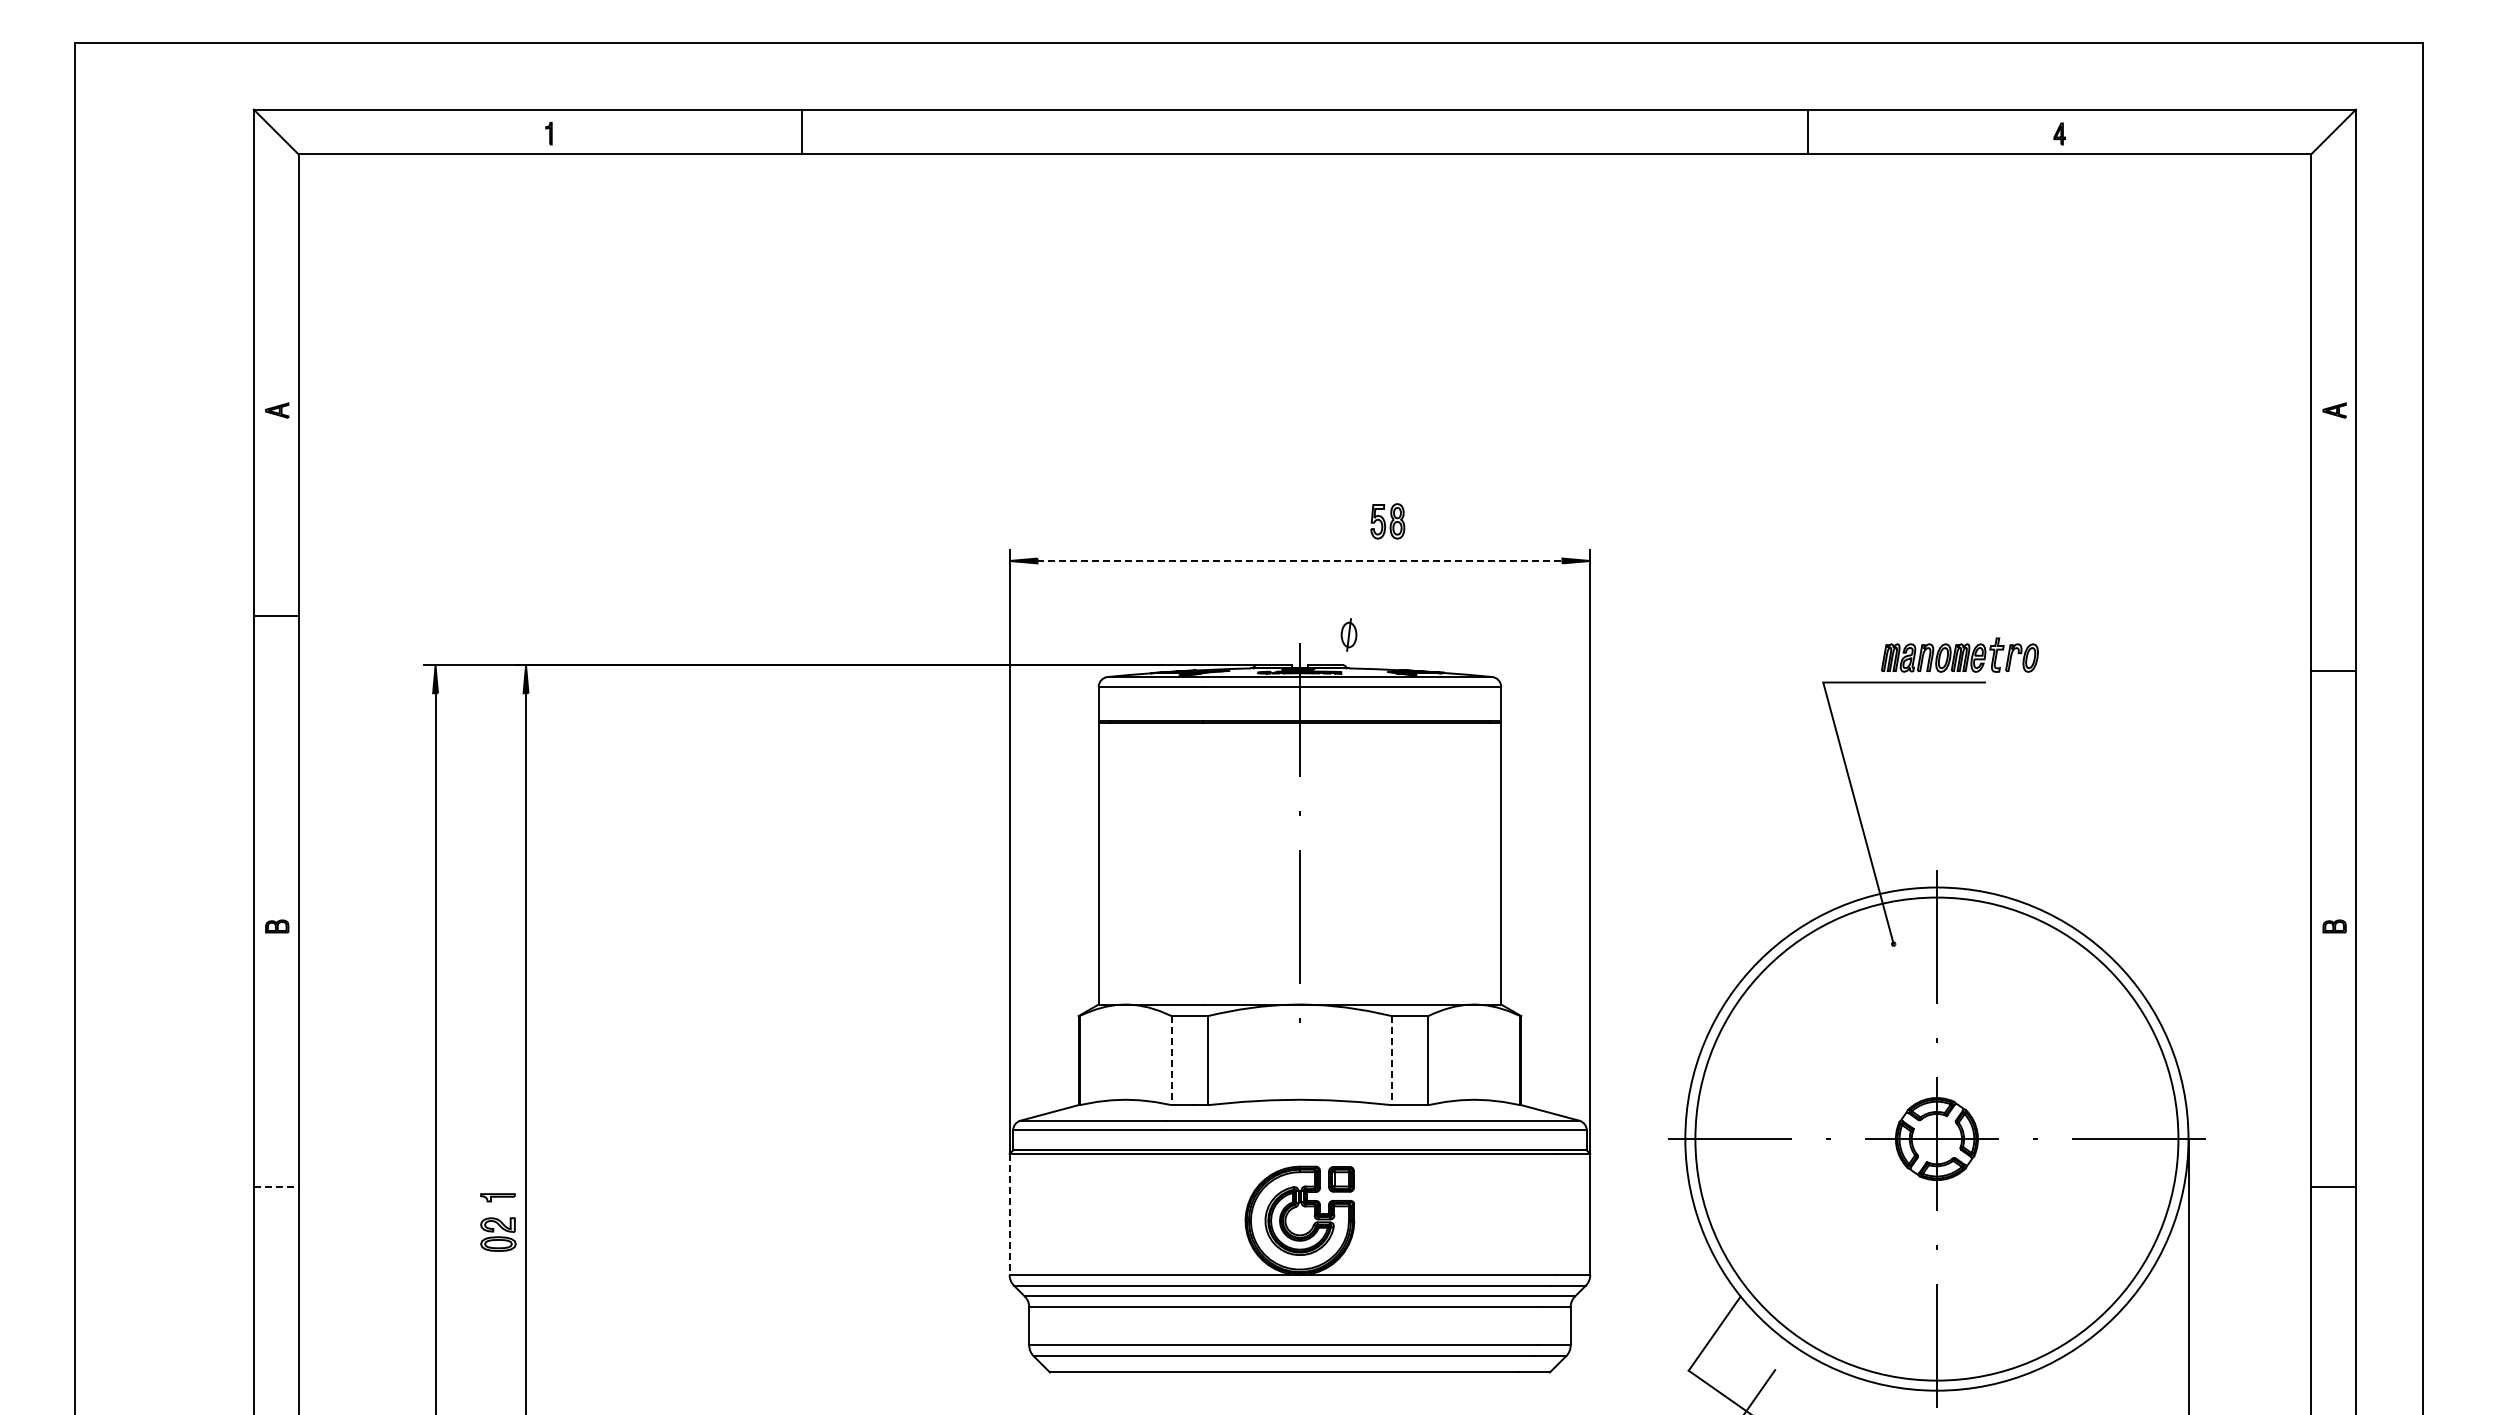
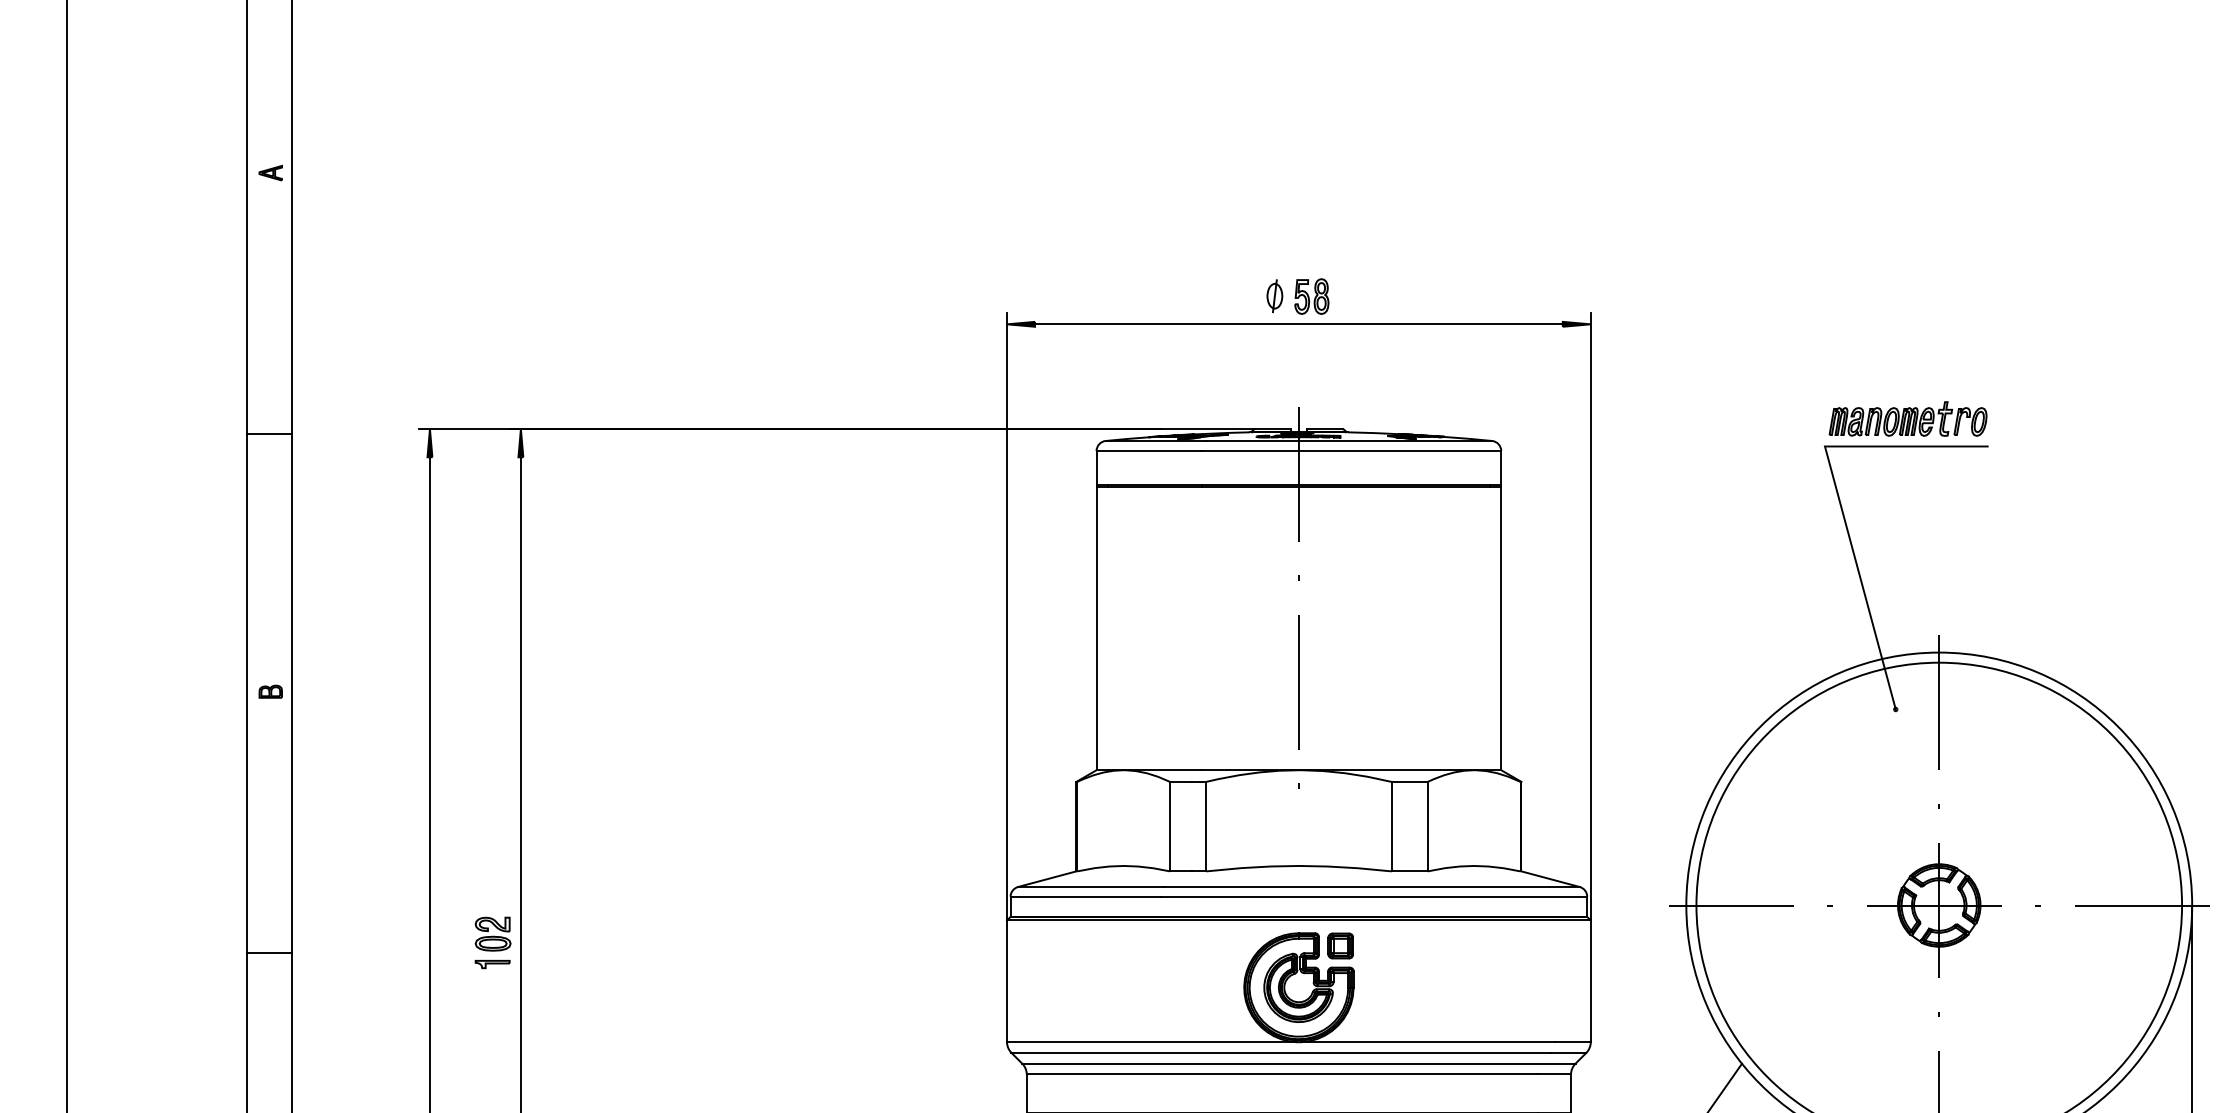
part: (1387, 521) -> (1311, 296), moved
line: (1300, 560) -> (1299, 323), dashed -> solid
line: (275, 615) -> (269, 434), moved
part: (1348, 634) -> (1274, 295), moved
part: (1959, 654) -> (1907, 418), moved
line: (1171, 1060) -> (1169, 826), dashed -> solid
line: (1392, 1060) -> (1391, 826), dashed -> solid
line: (276, 1186) -> (270, 953), dashed -> solid
line: (1009, 1214) -> (1006, 981), dashed -> solid
part: (498, 1234) -> (493, 934), moved

